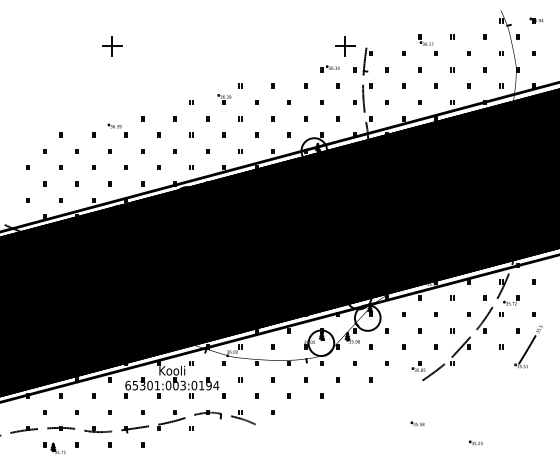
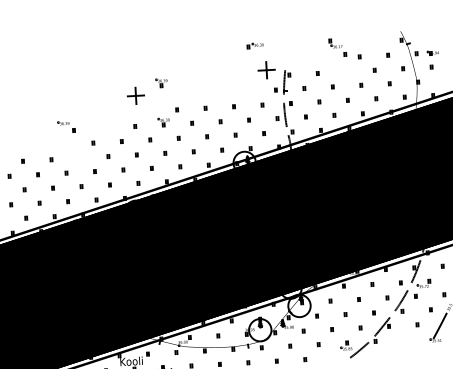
part: (536, 20) -> (432, 53), moved
part: (427, 44) -> (337, 47), moved
part: (112, 46) -> (136, 95), moved
part: (224, 54) -> (161, 83), added
part: (329, 68) -> (254, 45), moved
part: (117, 130) -> (66, 126), moved

